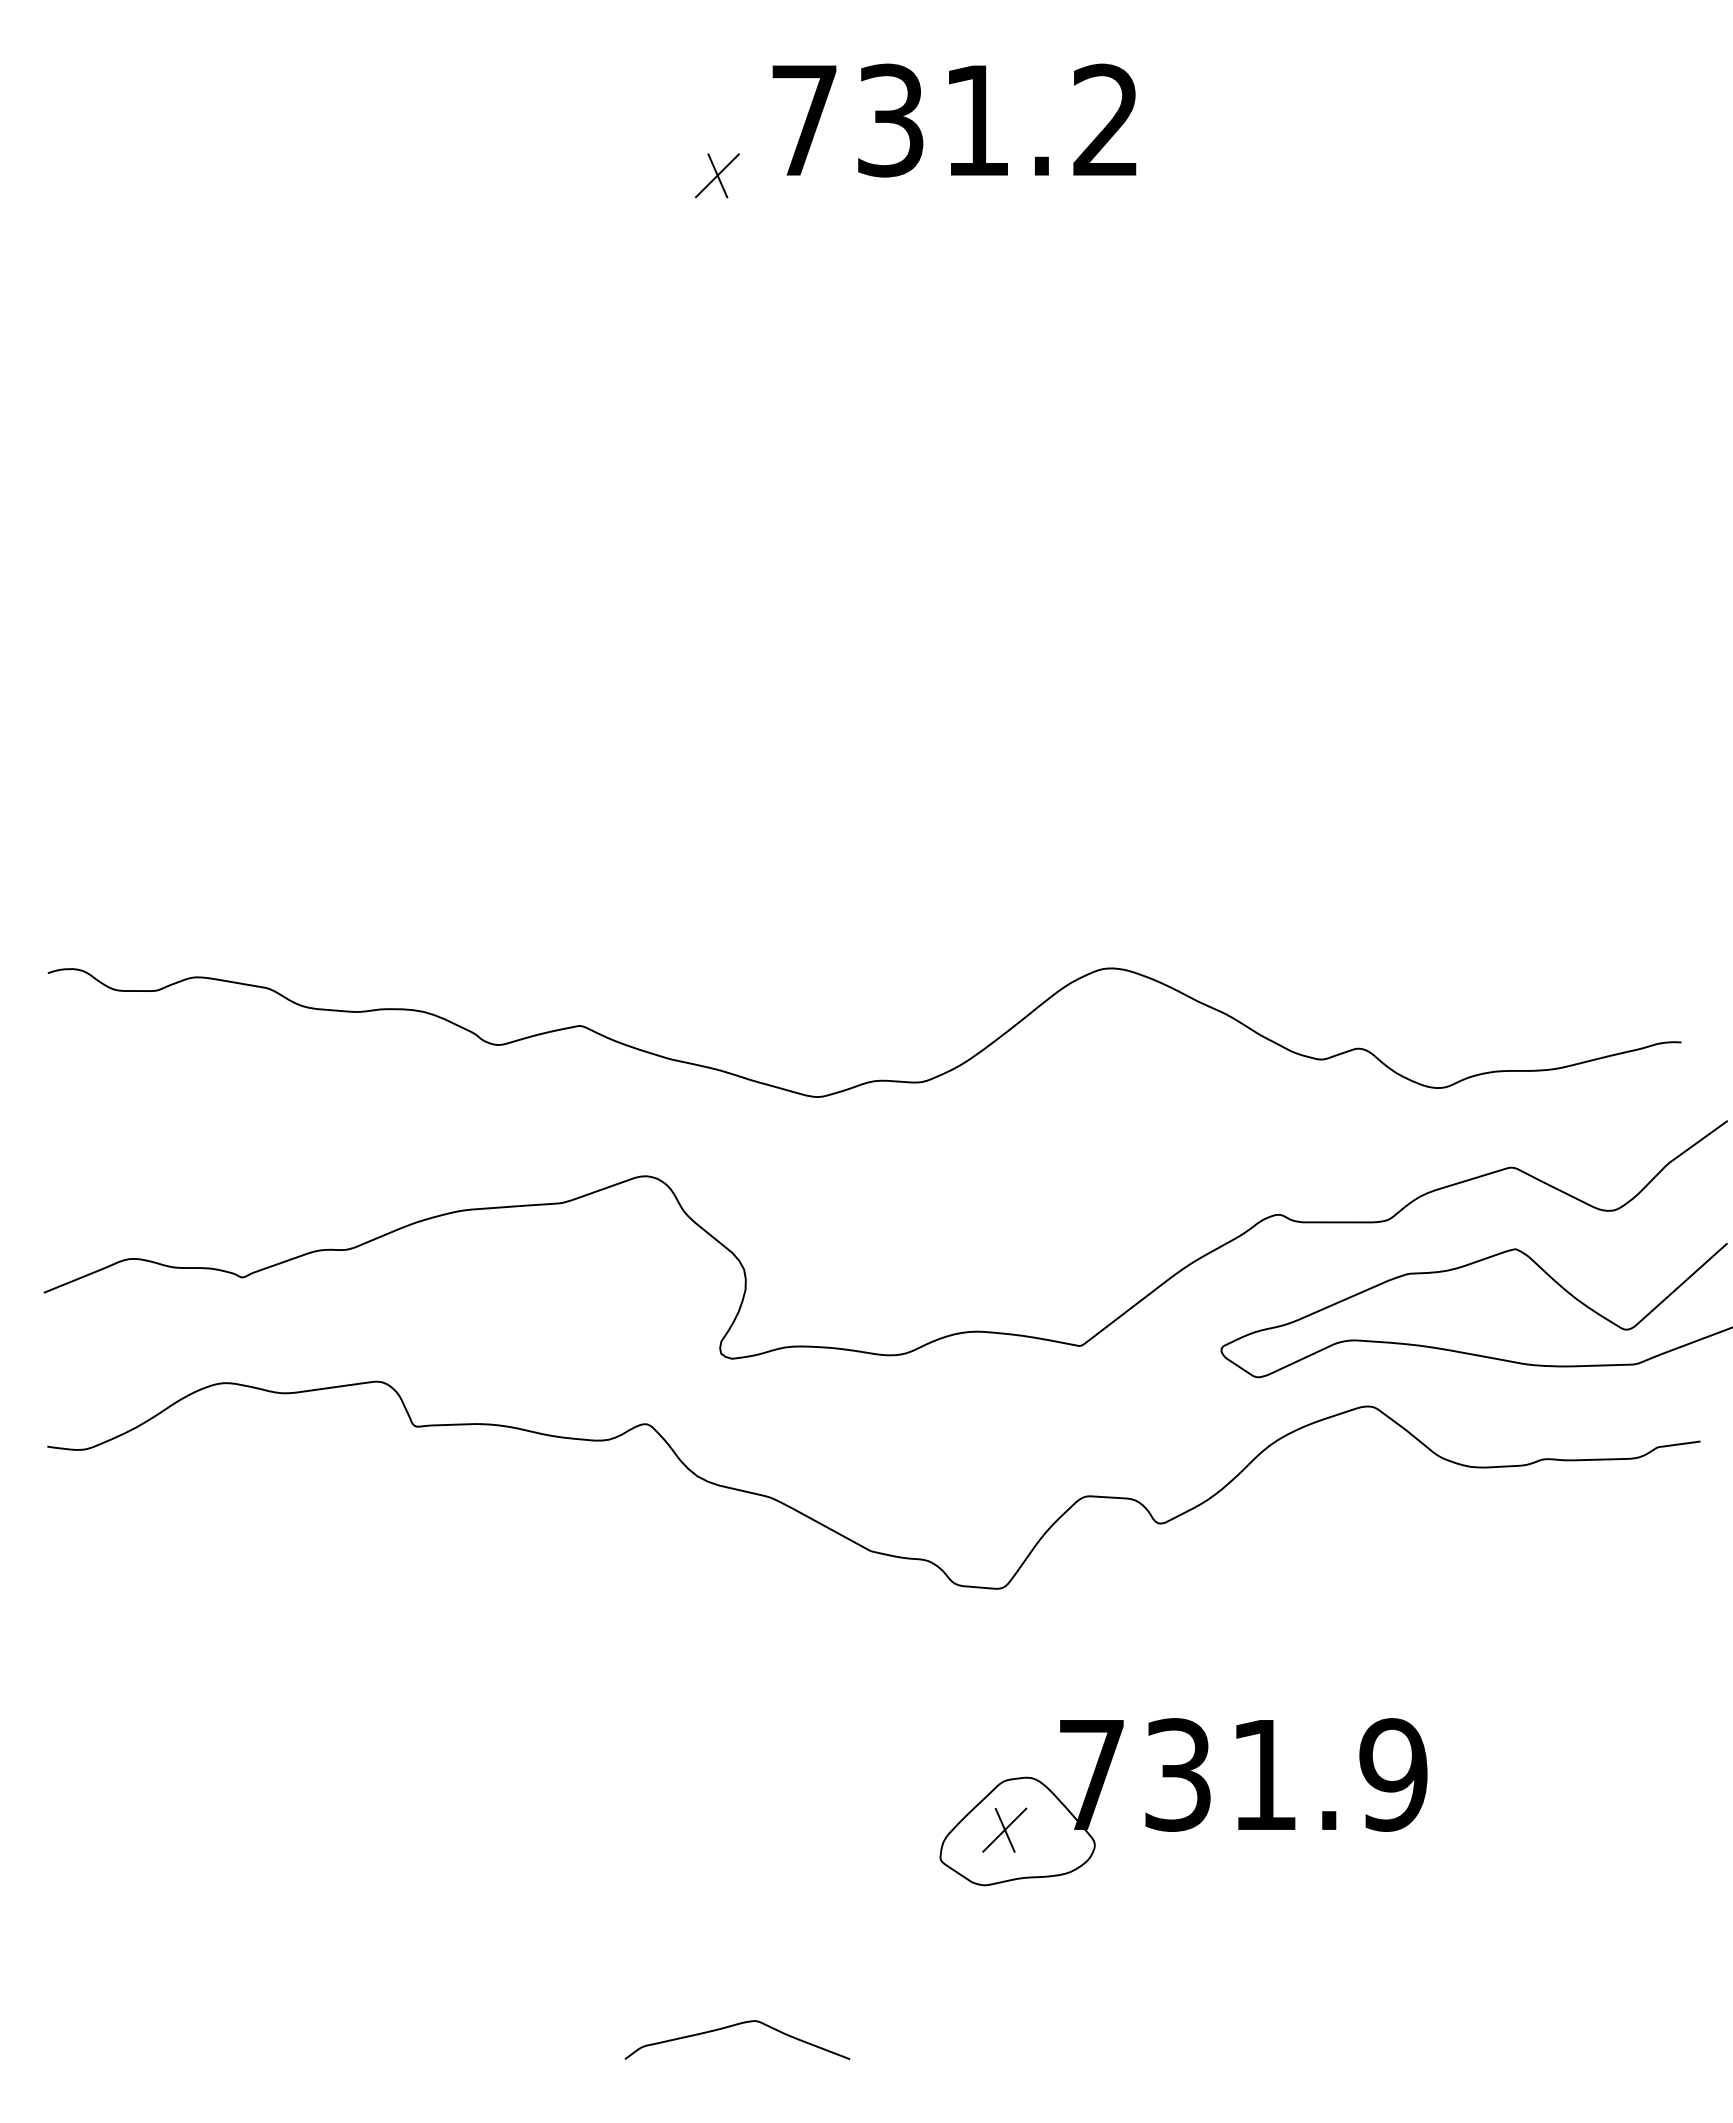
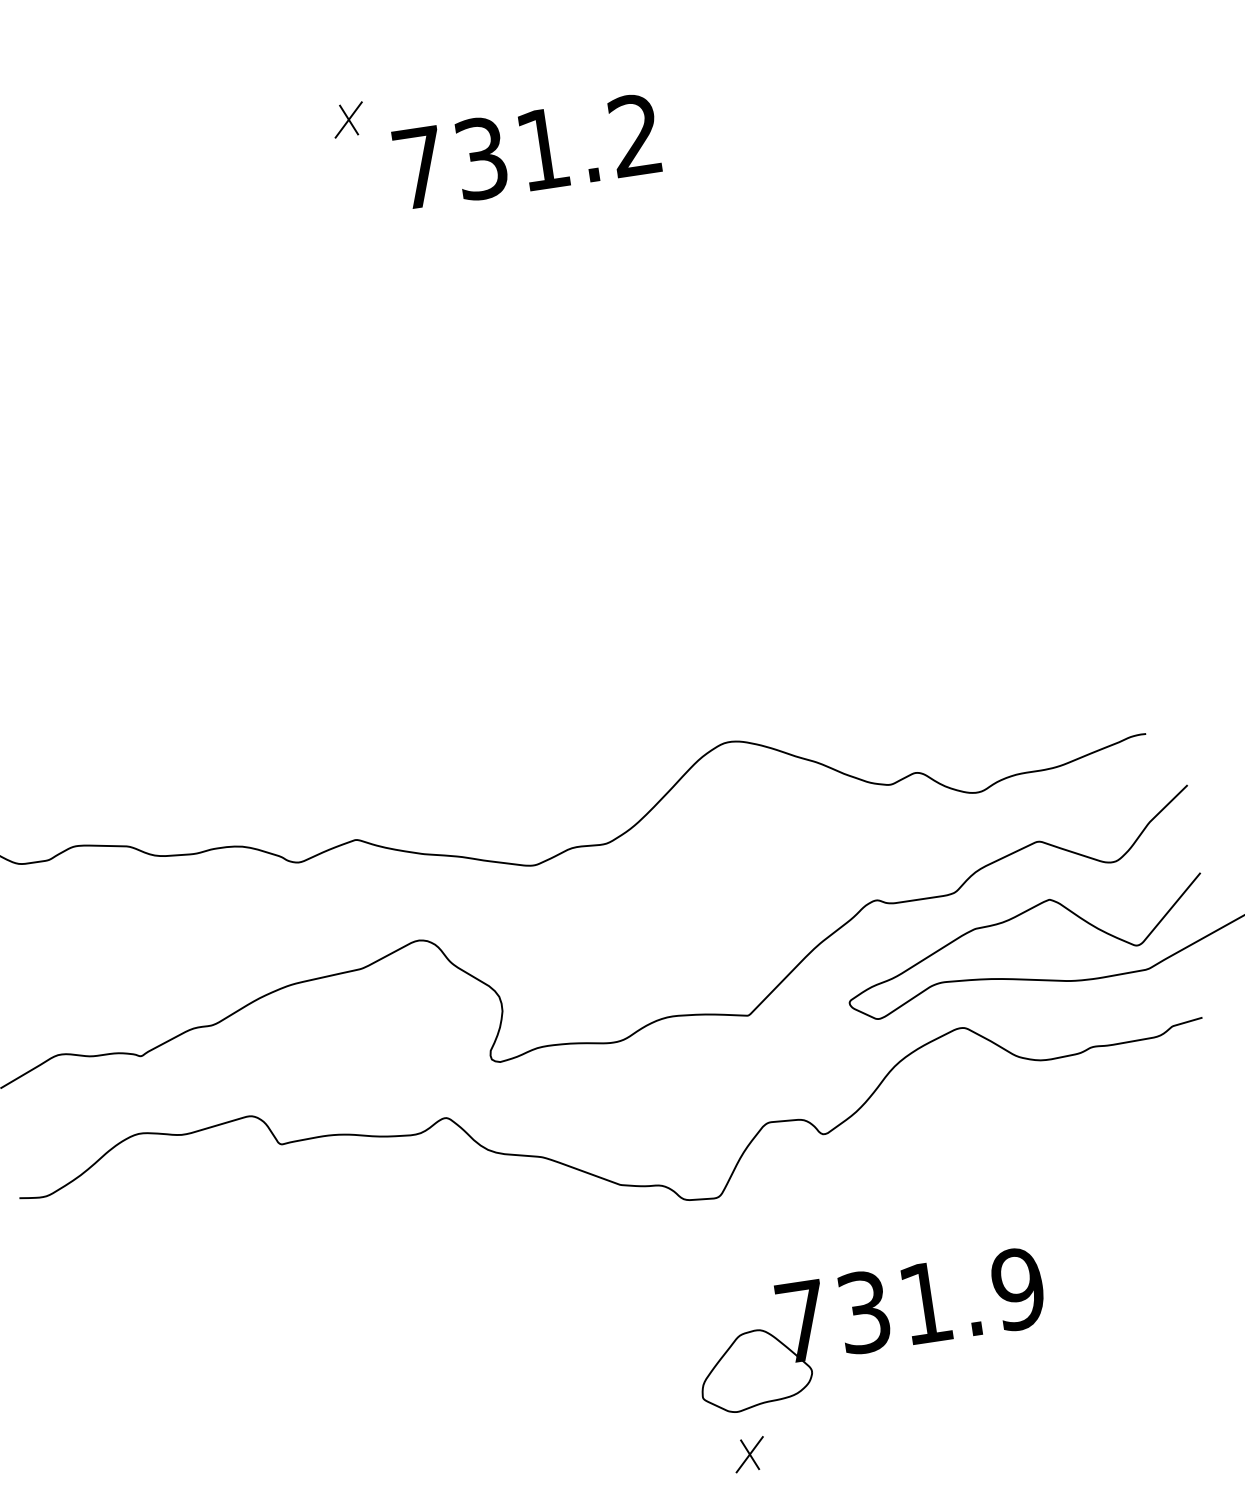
part: (716, 175) -> (348, 119), moved
part: (1004, 1829) -> (749, 1454), moved

